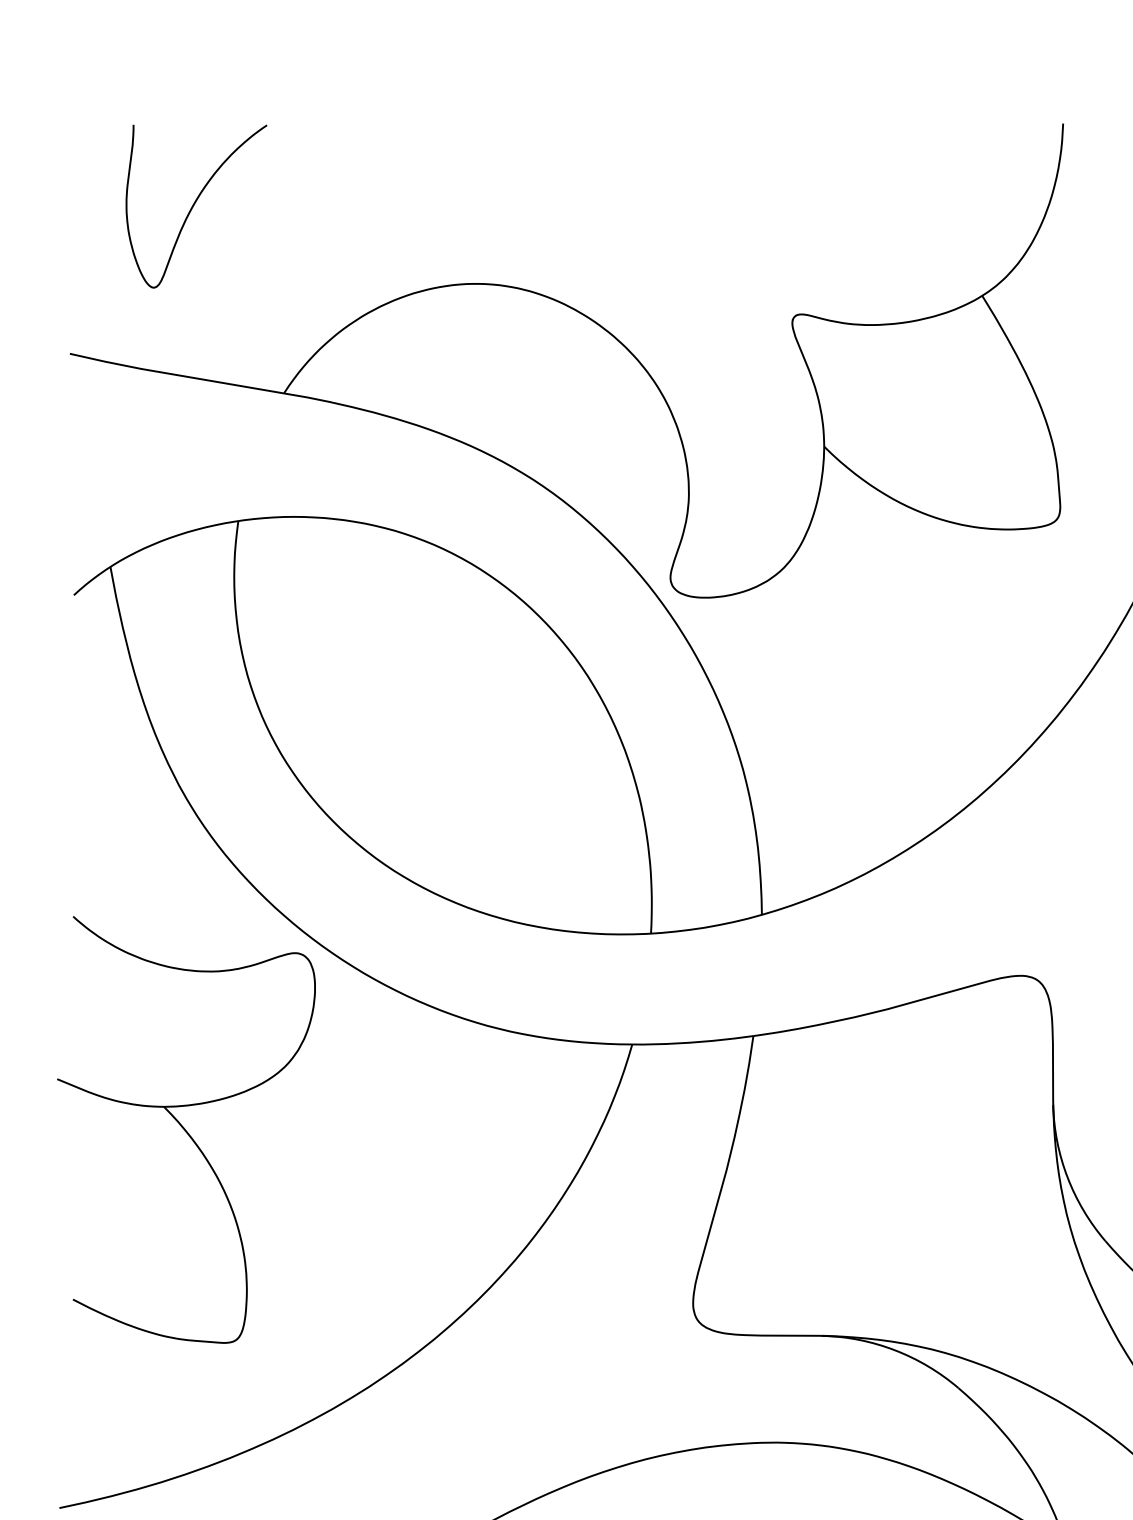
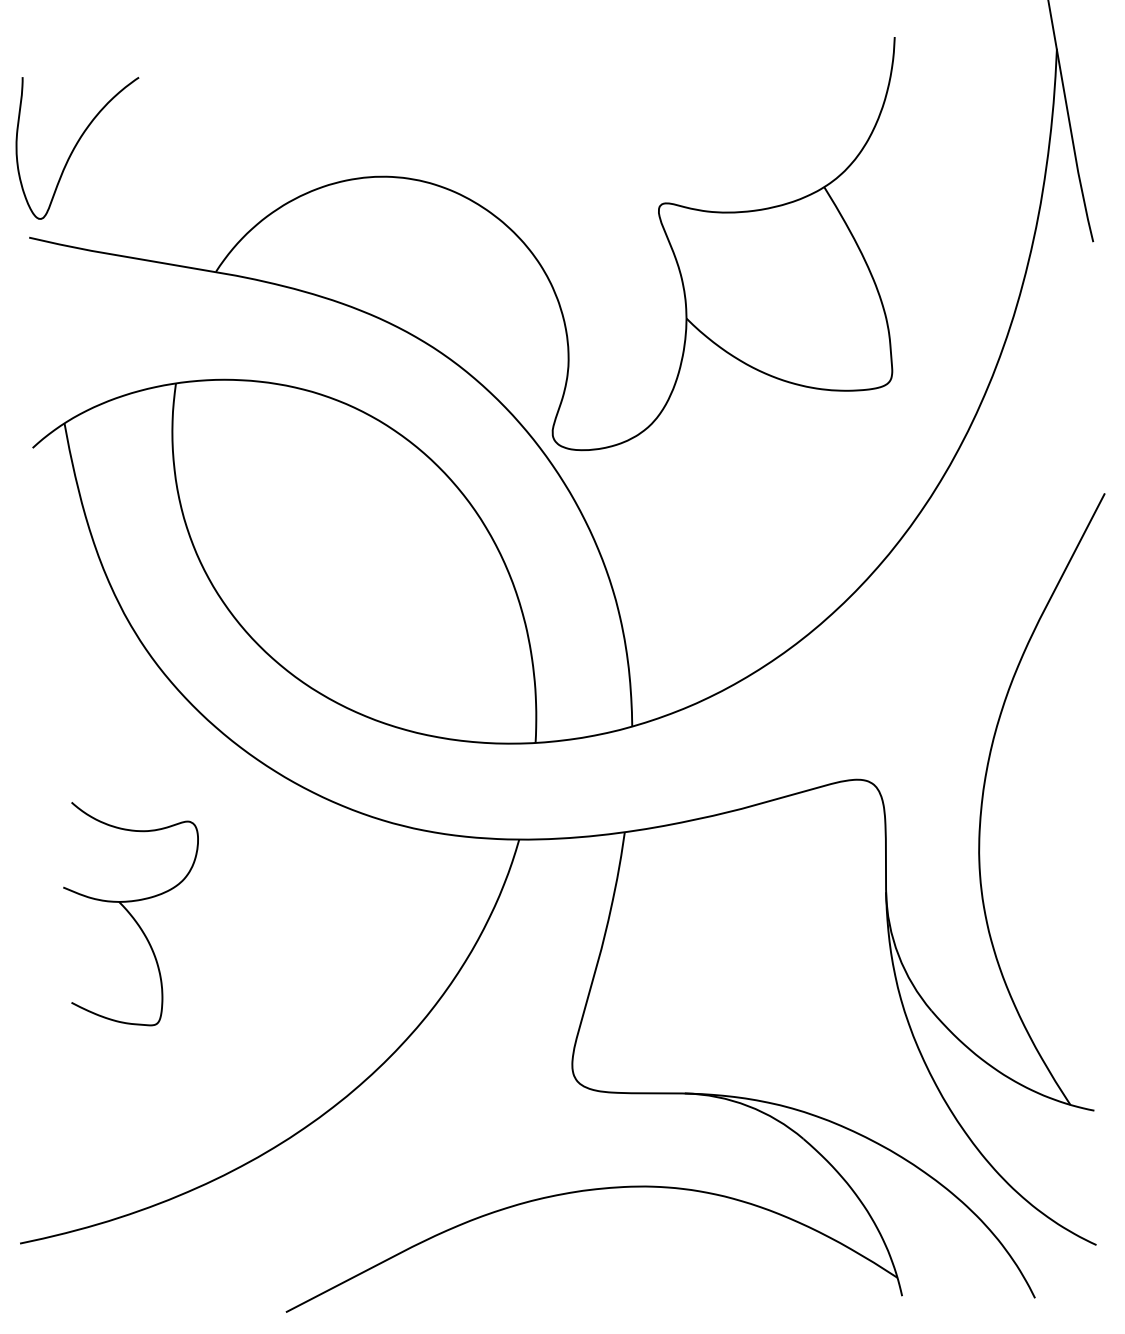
curve: (194, 206) -> (75, 148), moved
part: (186, 1129) -> (130, 913), size x0.6

